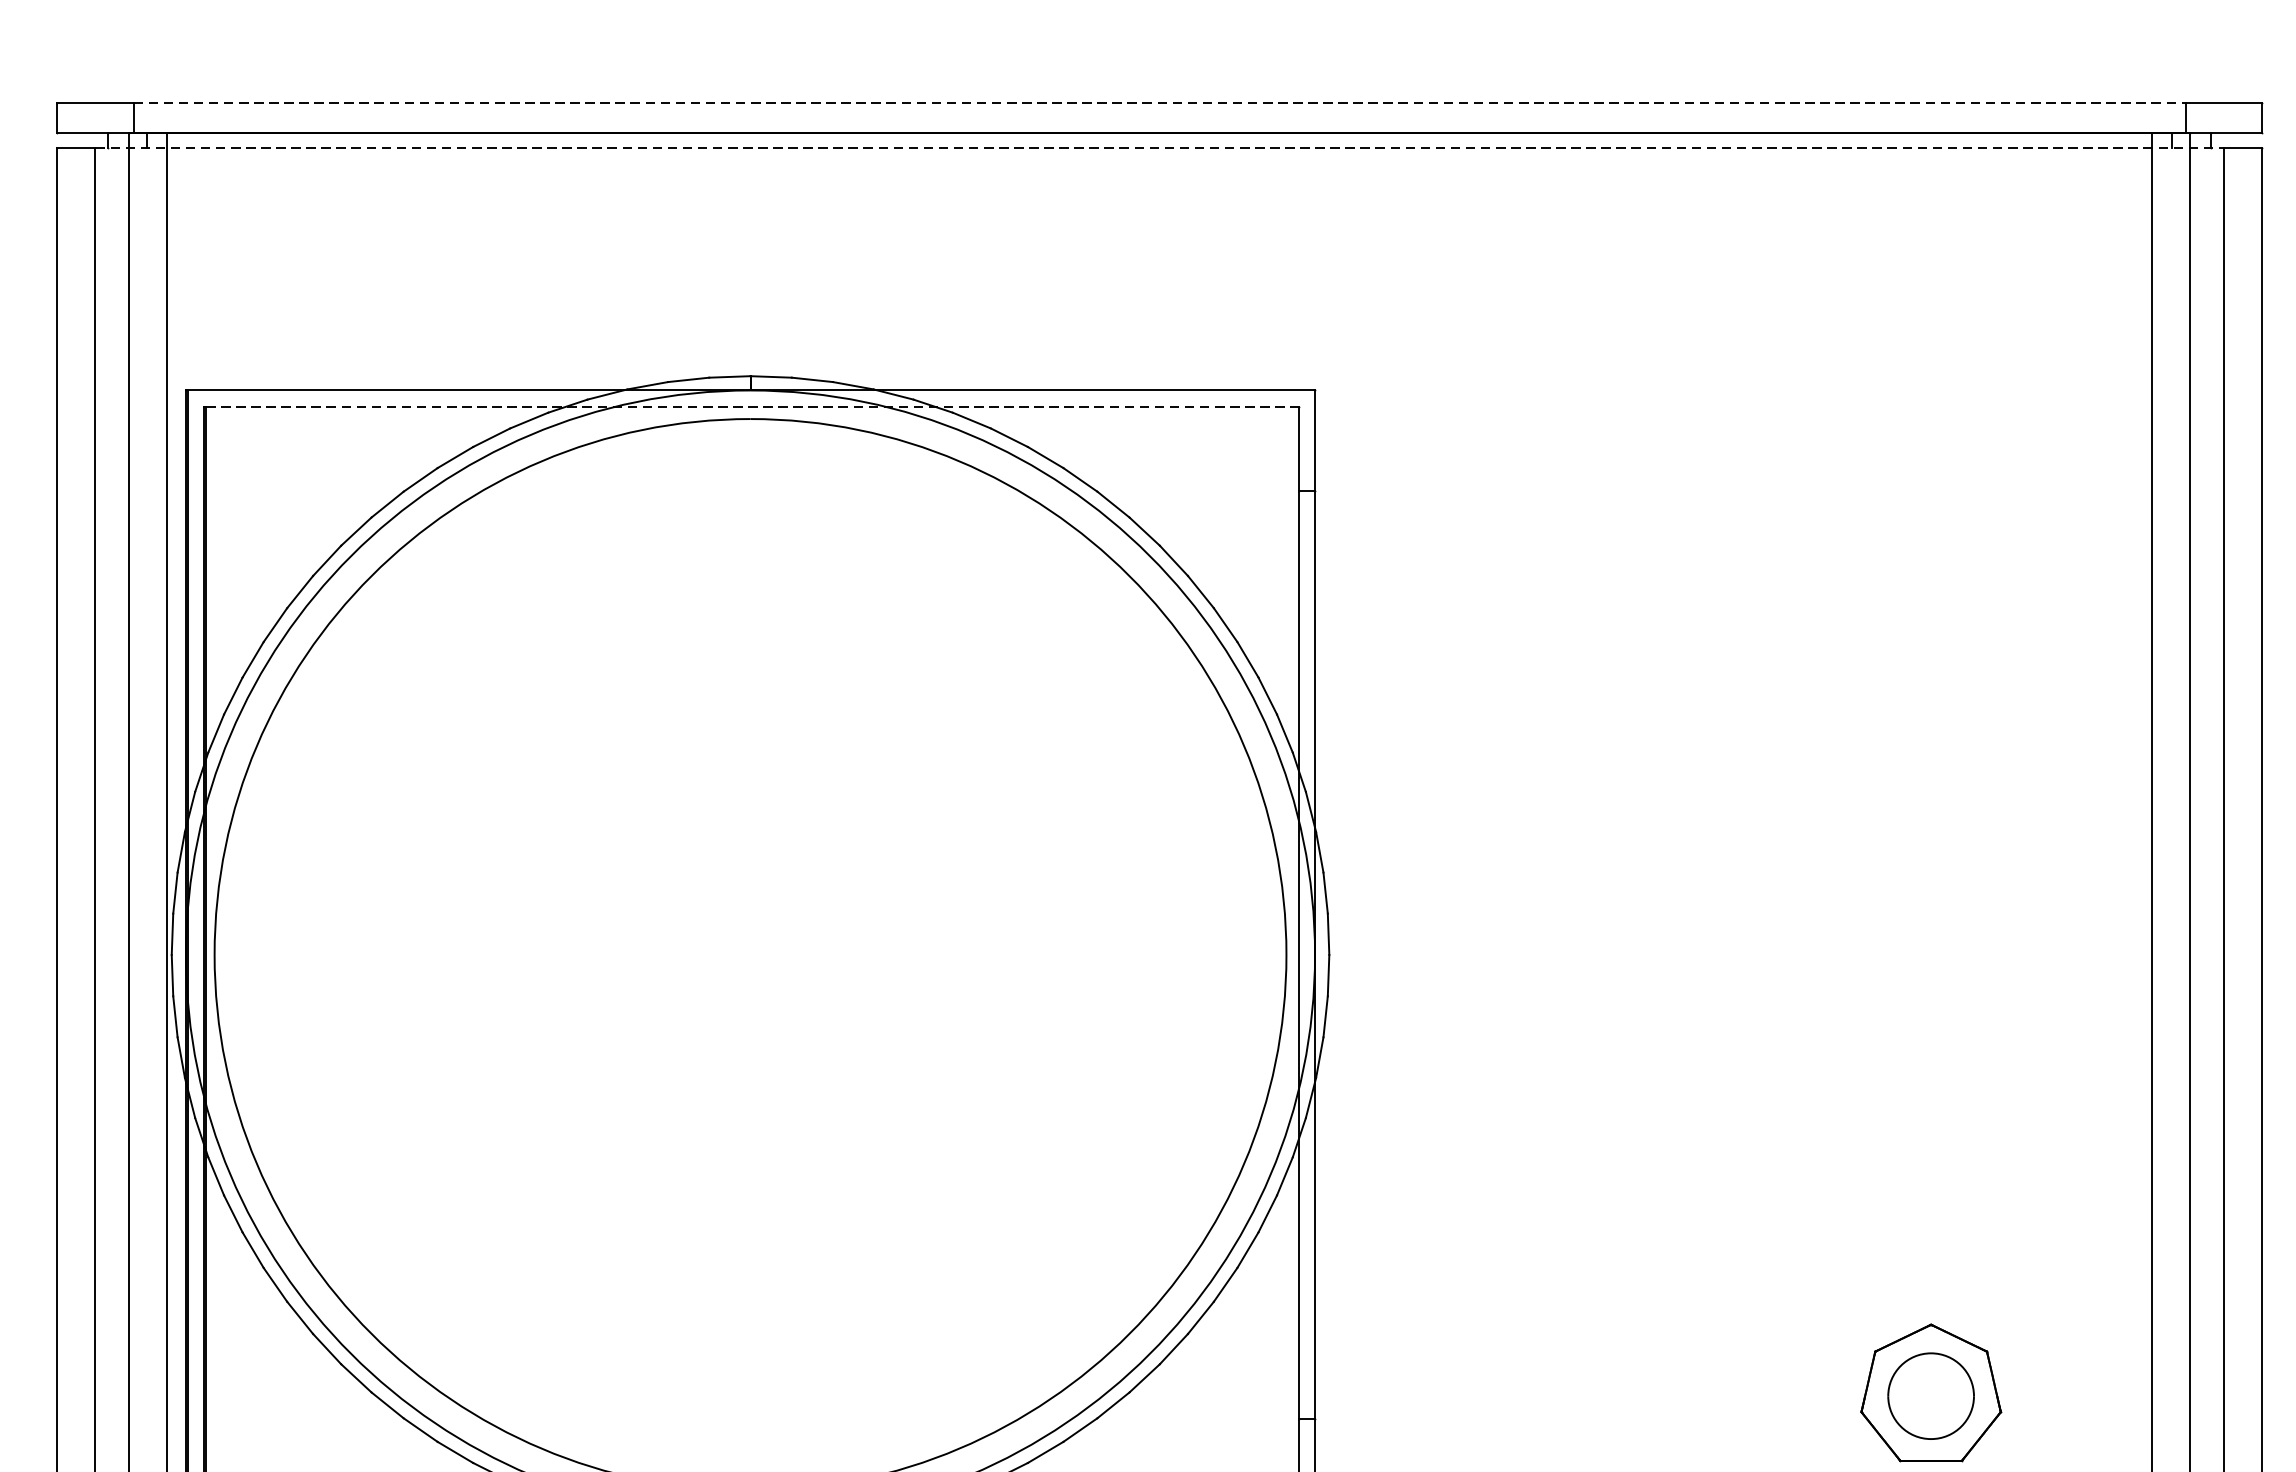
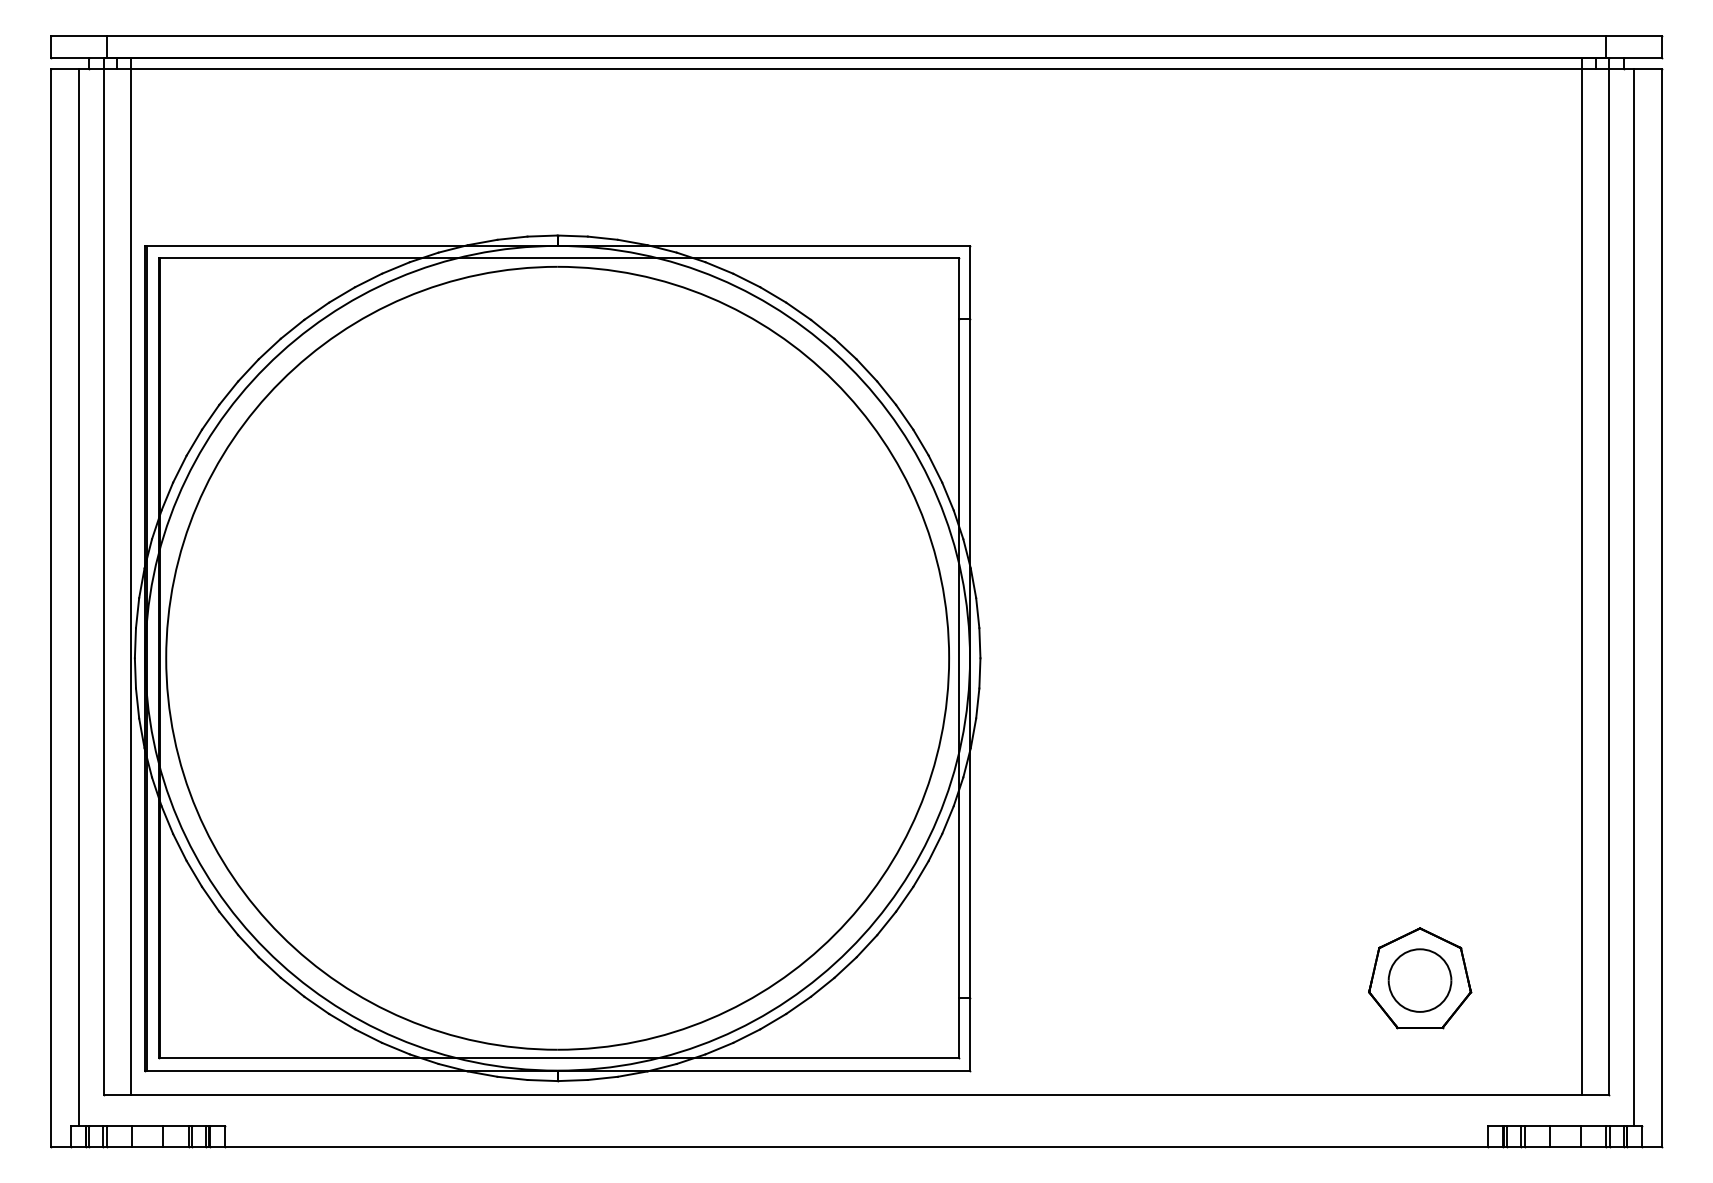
line: (1159, 102) -> (856, 35), dashed -> solid
line: (1159, 147) -> (856, 68), dashed -> solid
line: (753, 407) -> (559, 258), dashed -> solid

